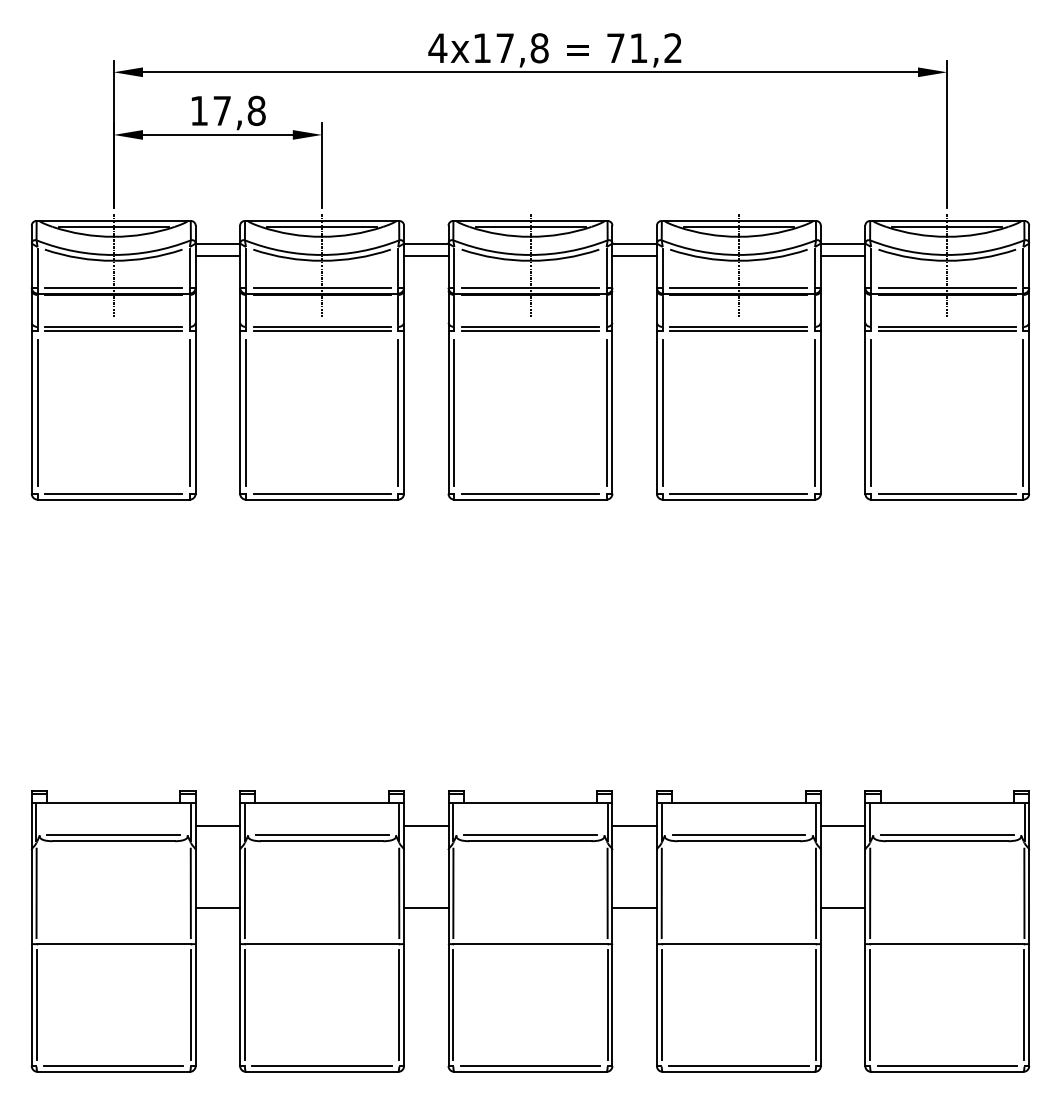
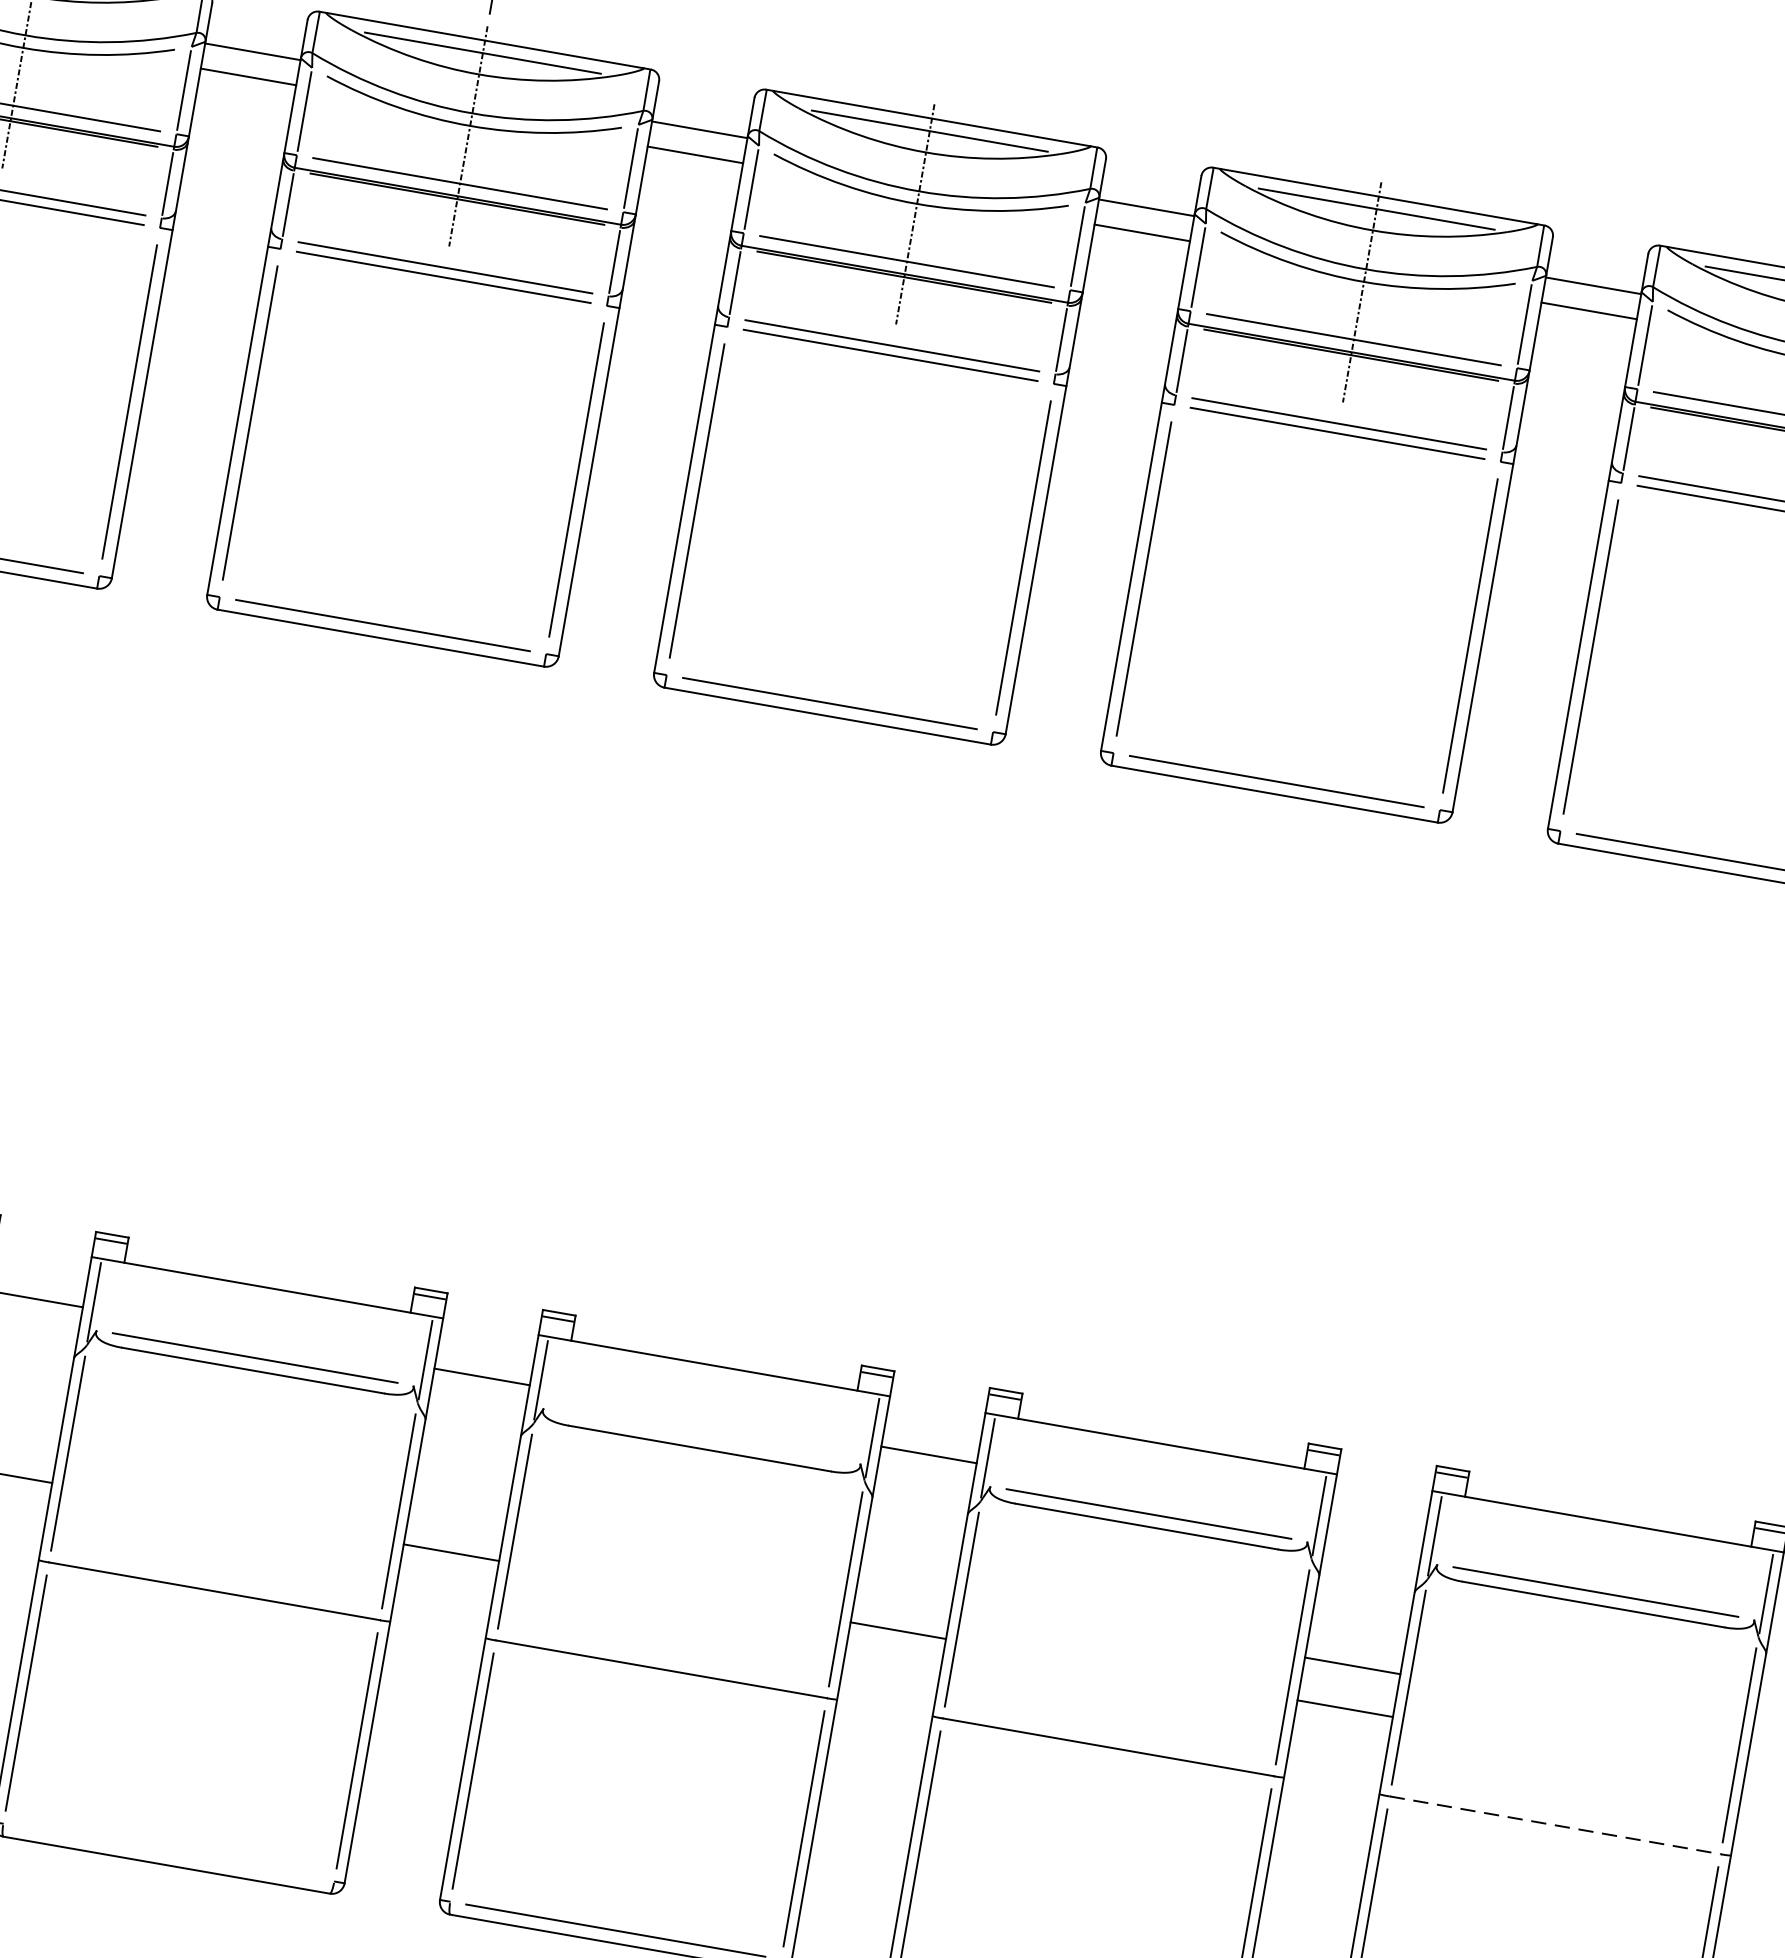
line: (842, 825) -> (1351, 1664), moved
line: (530, 835) -> (702, 1436), removed
line: (947, 944) -> (1555, 1826), solid -> dashed
line: (321, 1065) -> (167, 1851), removed

